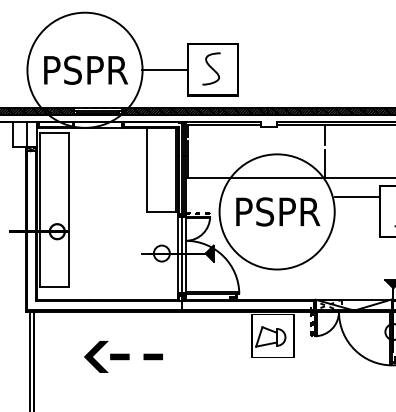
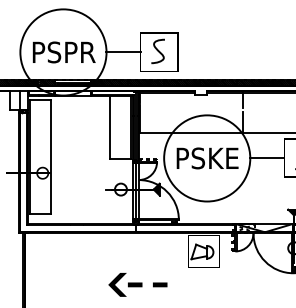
line: (357, 196) -> (267, 158), moved
text: (278, 211) -> (208, 158), PSPR -> PSKE
part: (123, 356) -> (137, 284), moved

